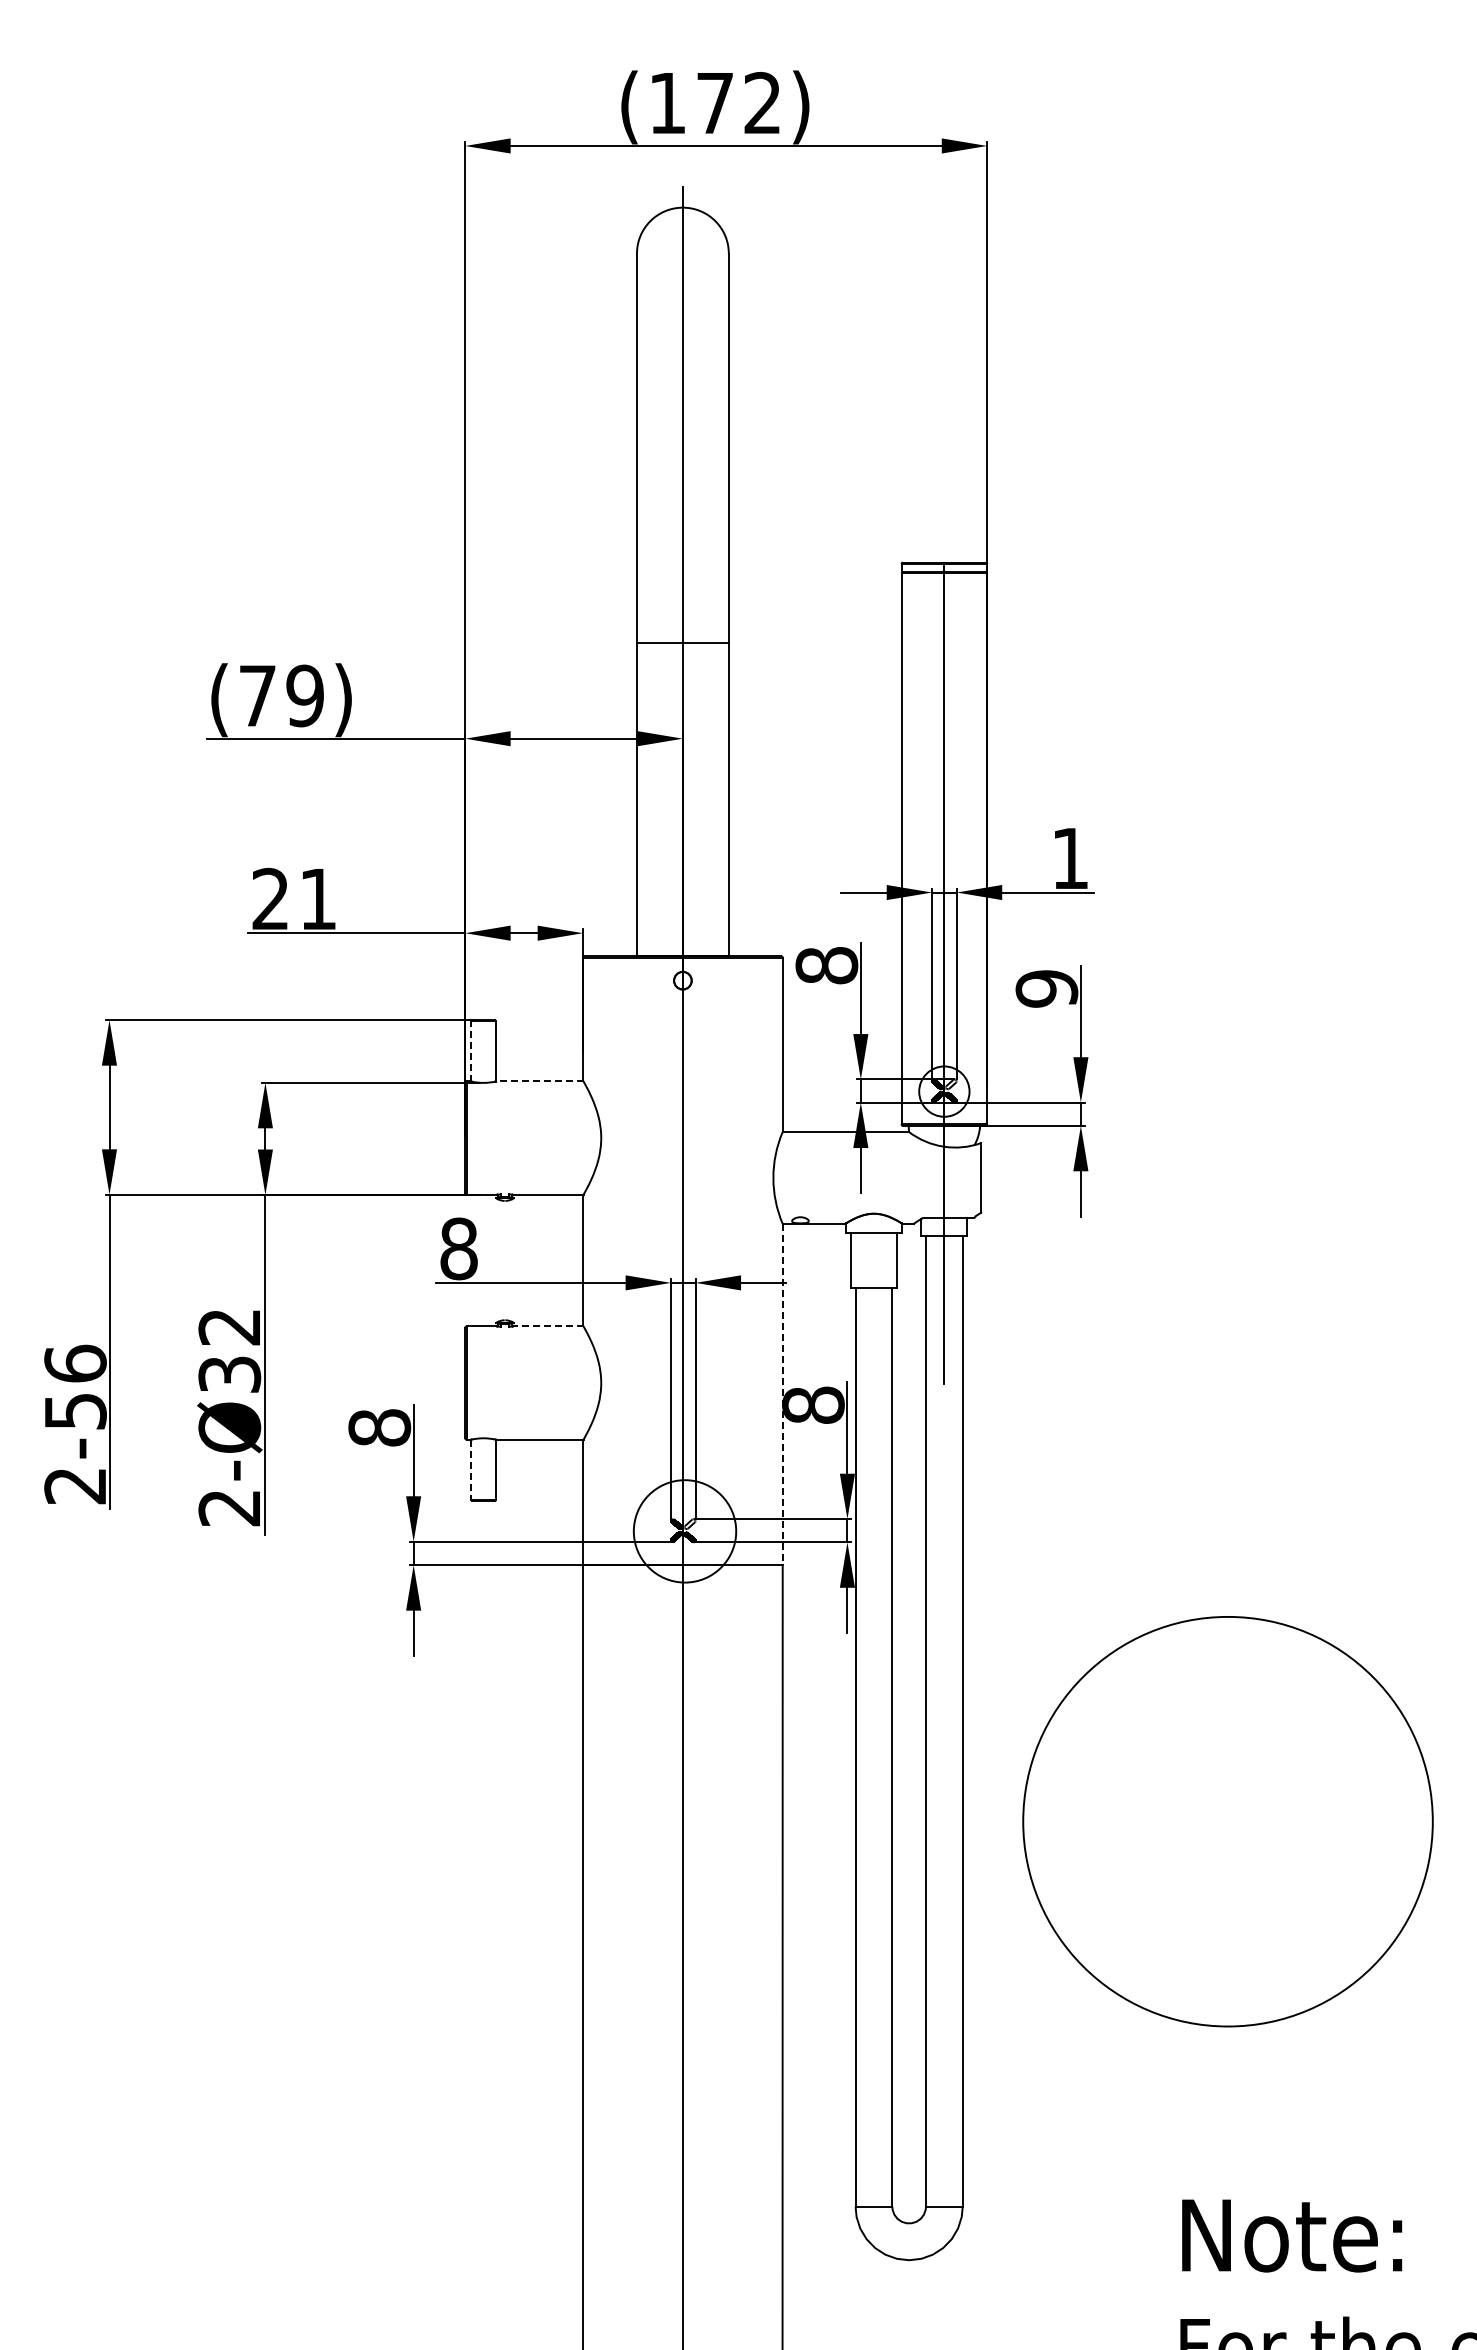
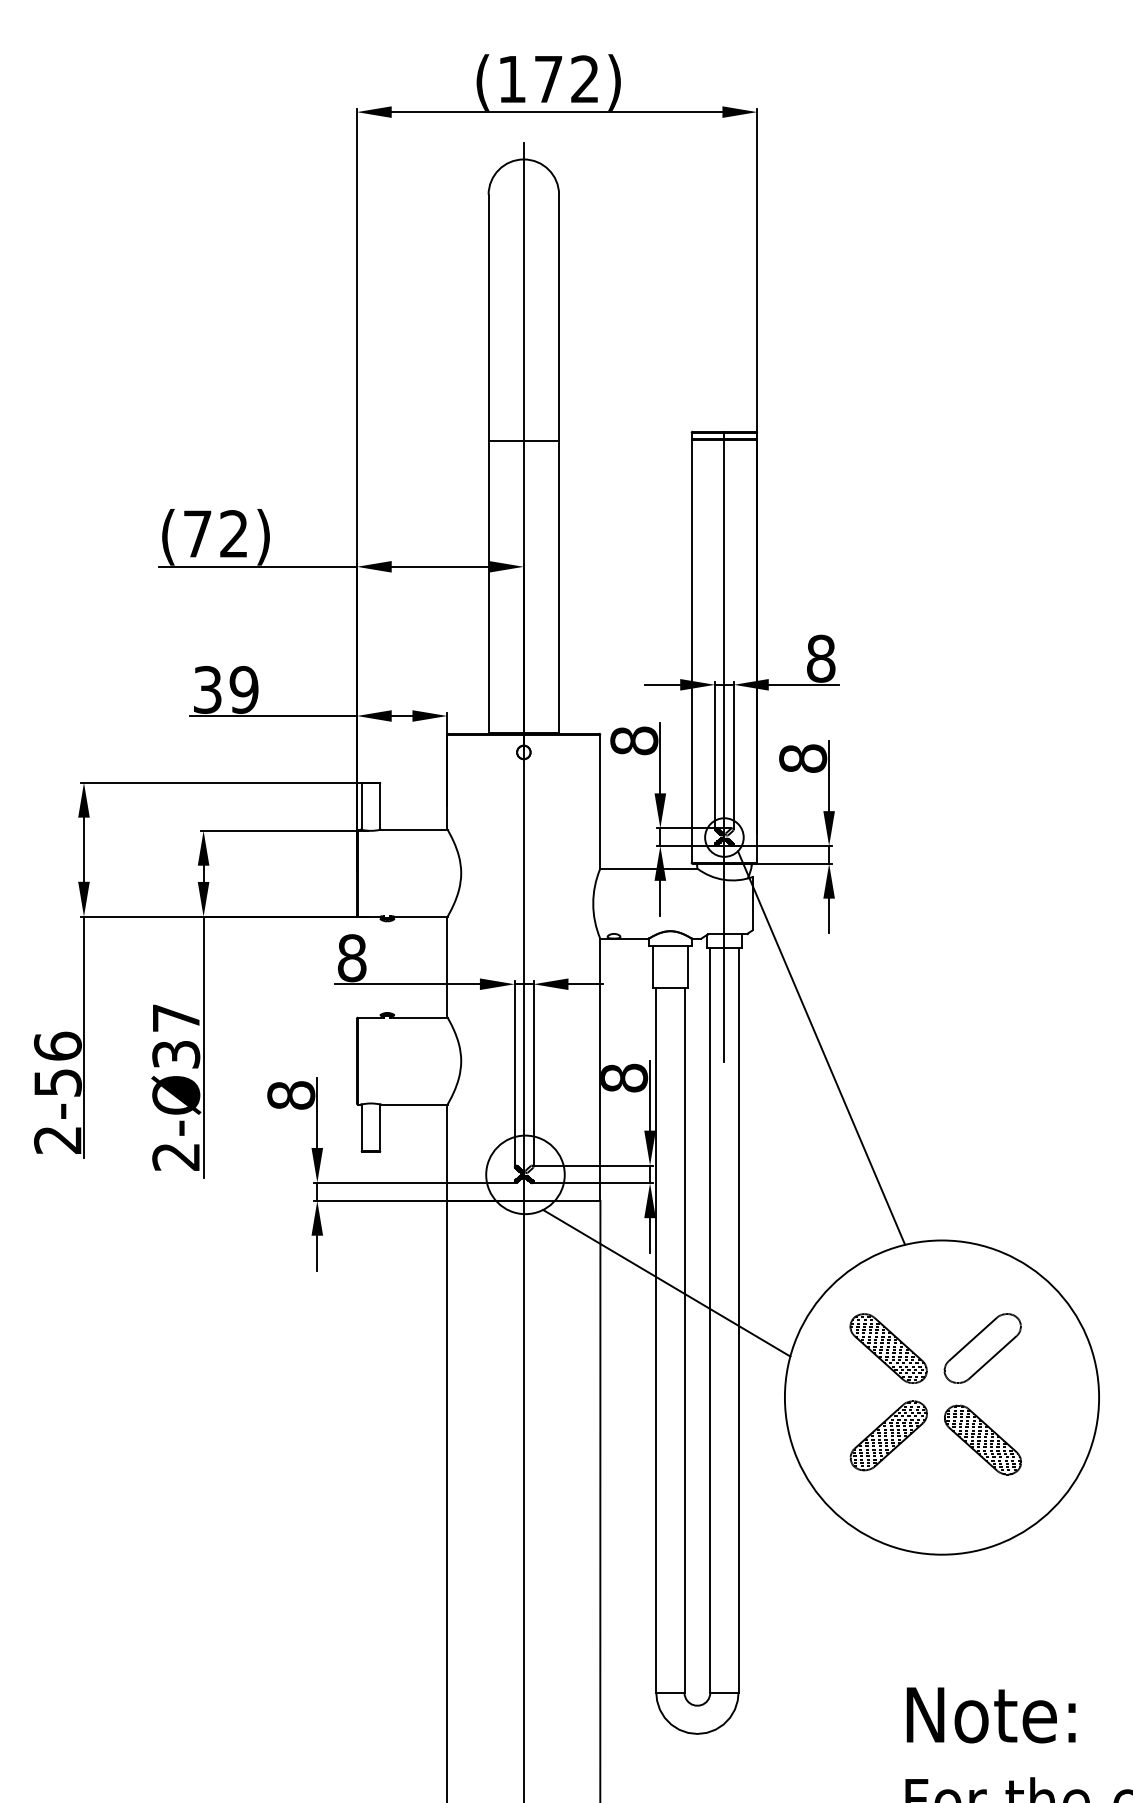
line: (682, 642) -> (523, 440), moved
text: (304, 695) -> (233, 533), (79) -> (72)
text: (1070, 858) -> (821, 658), 1 -> 8
text: (294, 898) -> (225, 689), 21 -> 39
text: (1046, 988) -> (802, 758), 9 -> 8
line: (471, 1050) -> (361, 805), dashed -> solid
line: (539, 1081) -> (413, 829), dashed -> solid
line: (547, 1326) -> (419, 1017), dashed -> solid
text: (228, 1327) -> (175, 1018), 2-Ø32 -> 2-Ø37
line: (1070, 1365) -> (821, 1047), added
line: (782, 1394) -> (600, 1069), dashed -> solid
line: (471, 1470) -> (361, 1128), dashed -> solid
line: (869, 1672) -> (666, 1283), added
part: (1204, 1830) -> (923, 1404), added

